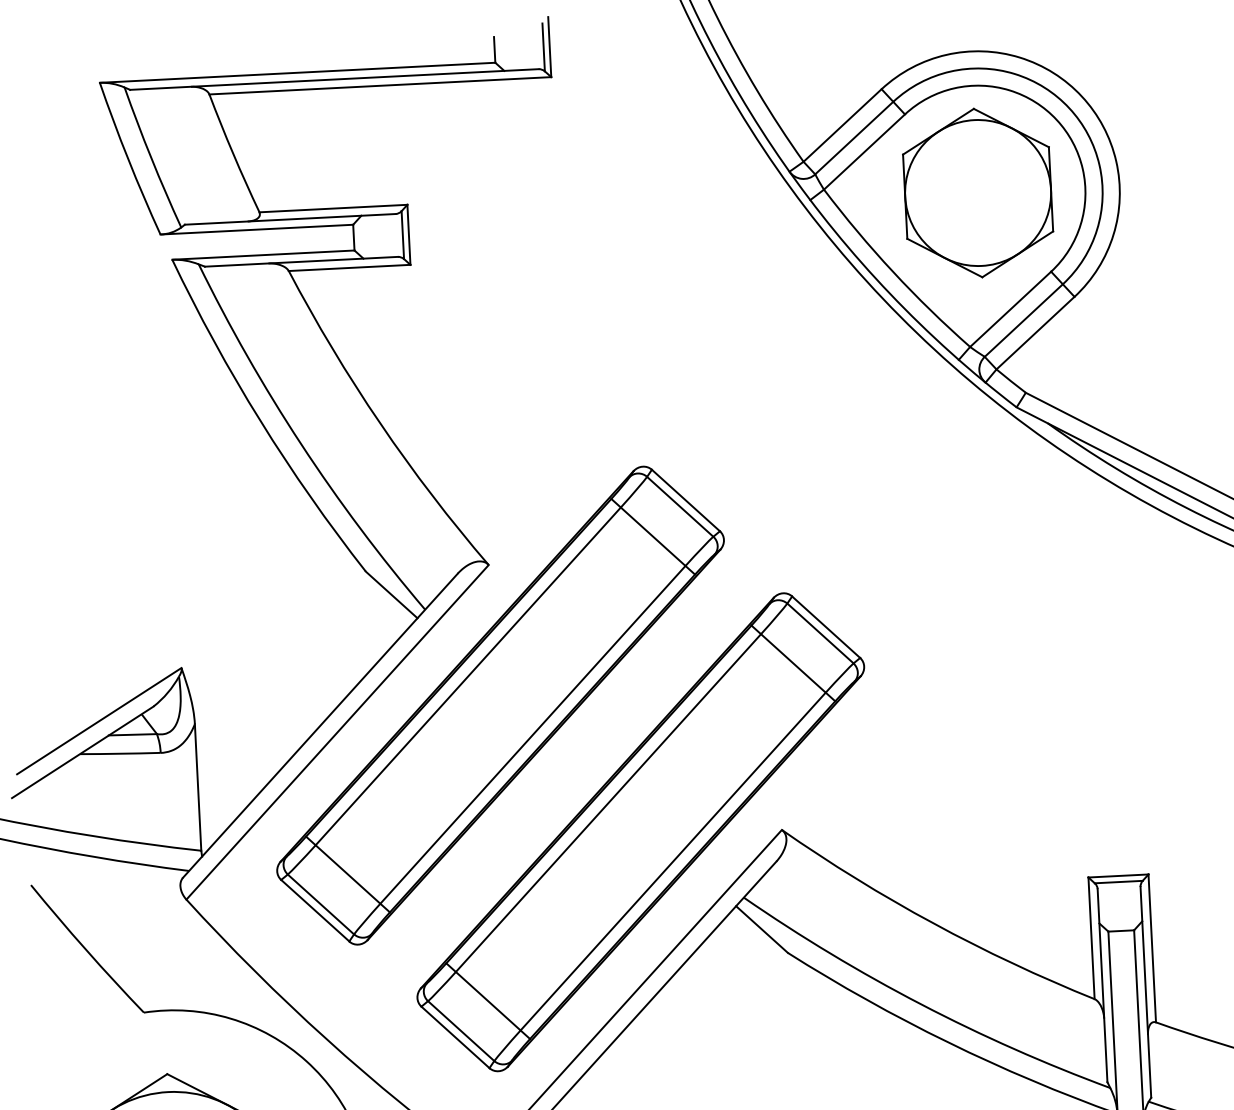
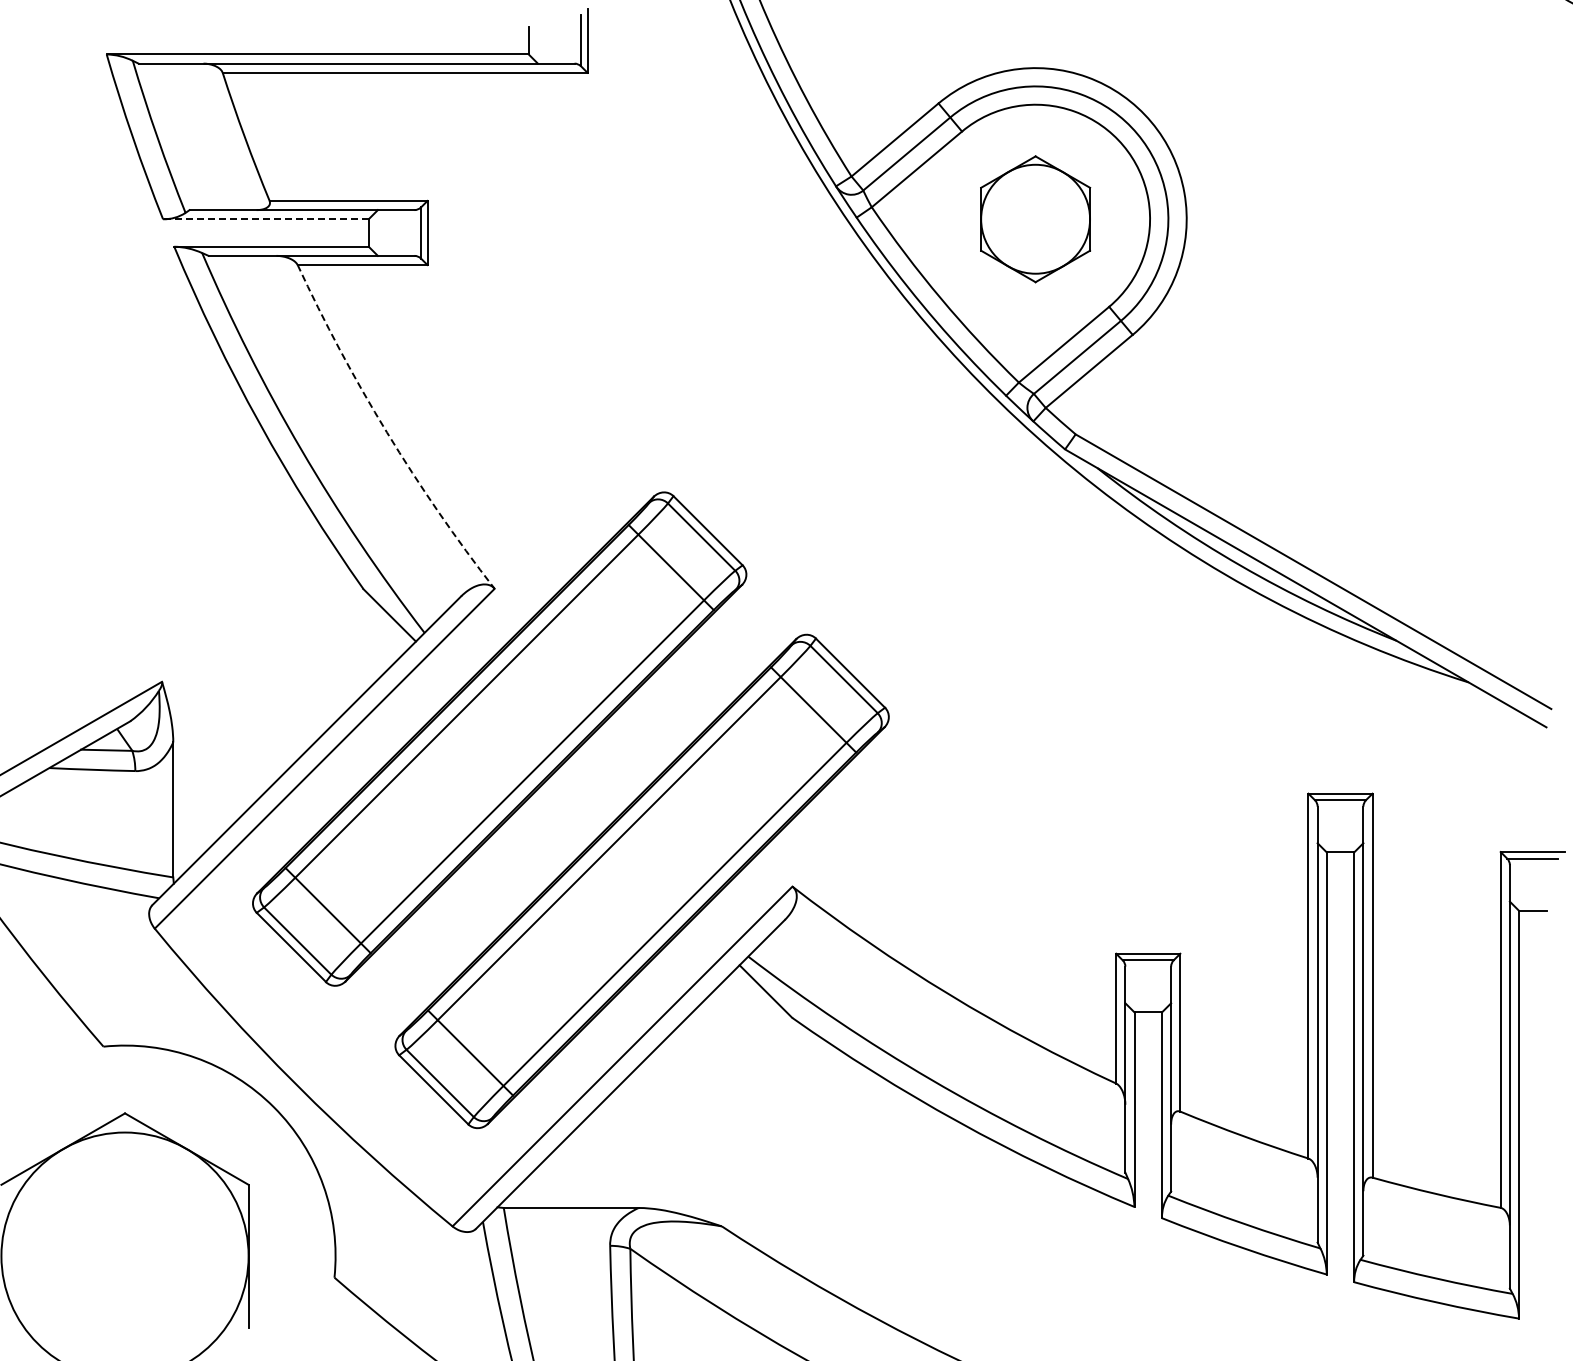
part: (977, 193) -> (1035, 219), size x0.7
line: (256, 229) -> (265, 219), solid -> dashed
arc: (380, 423) -> (387, 432), solid -> dashed

